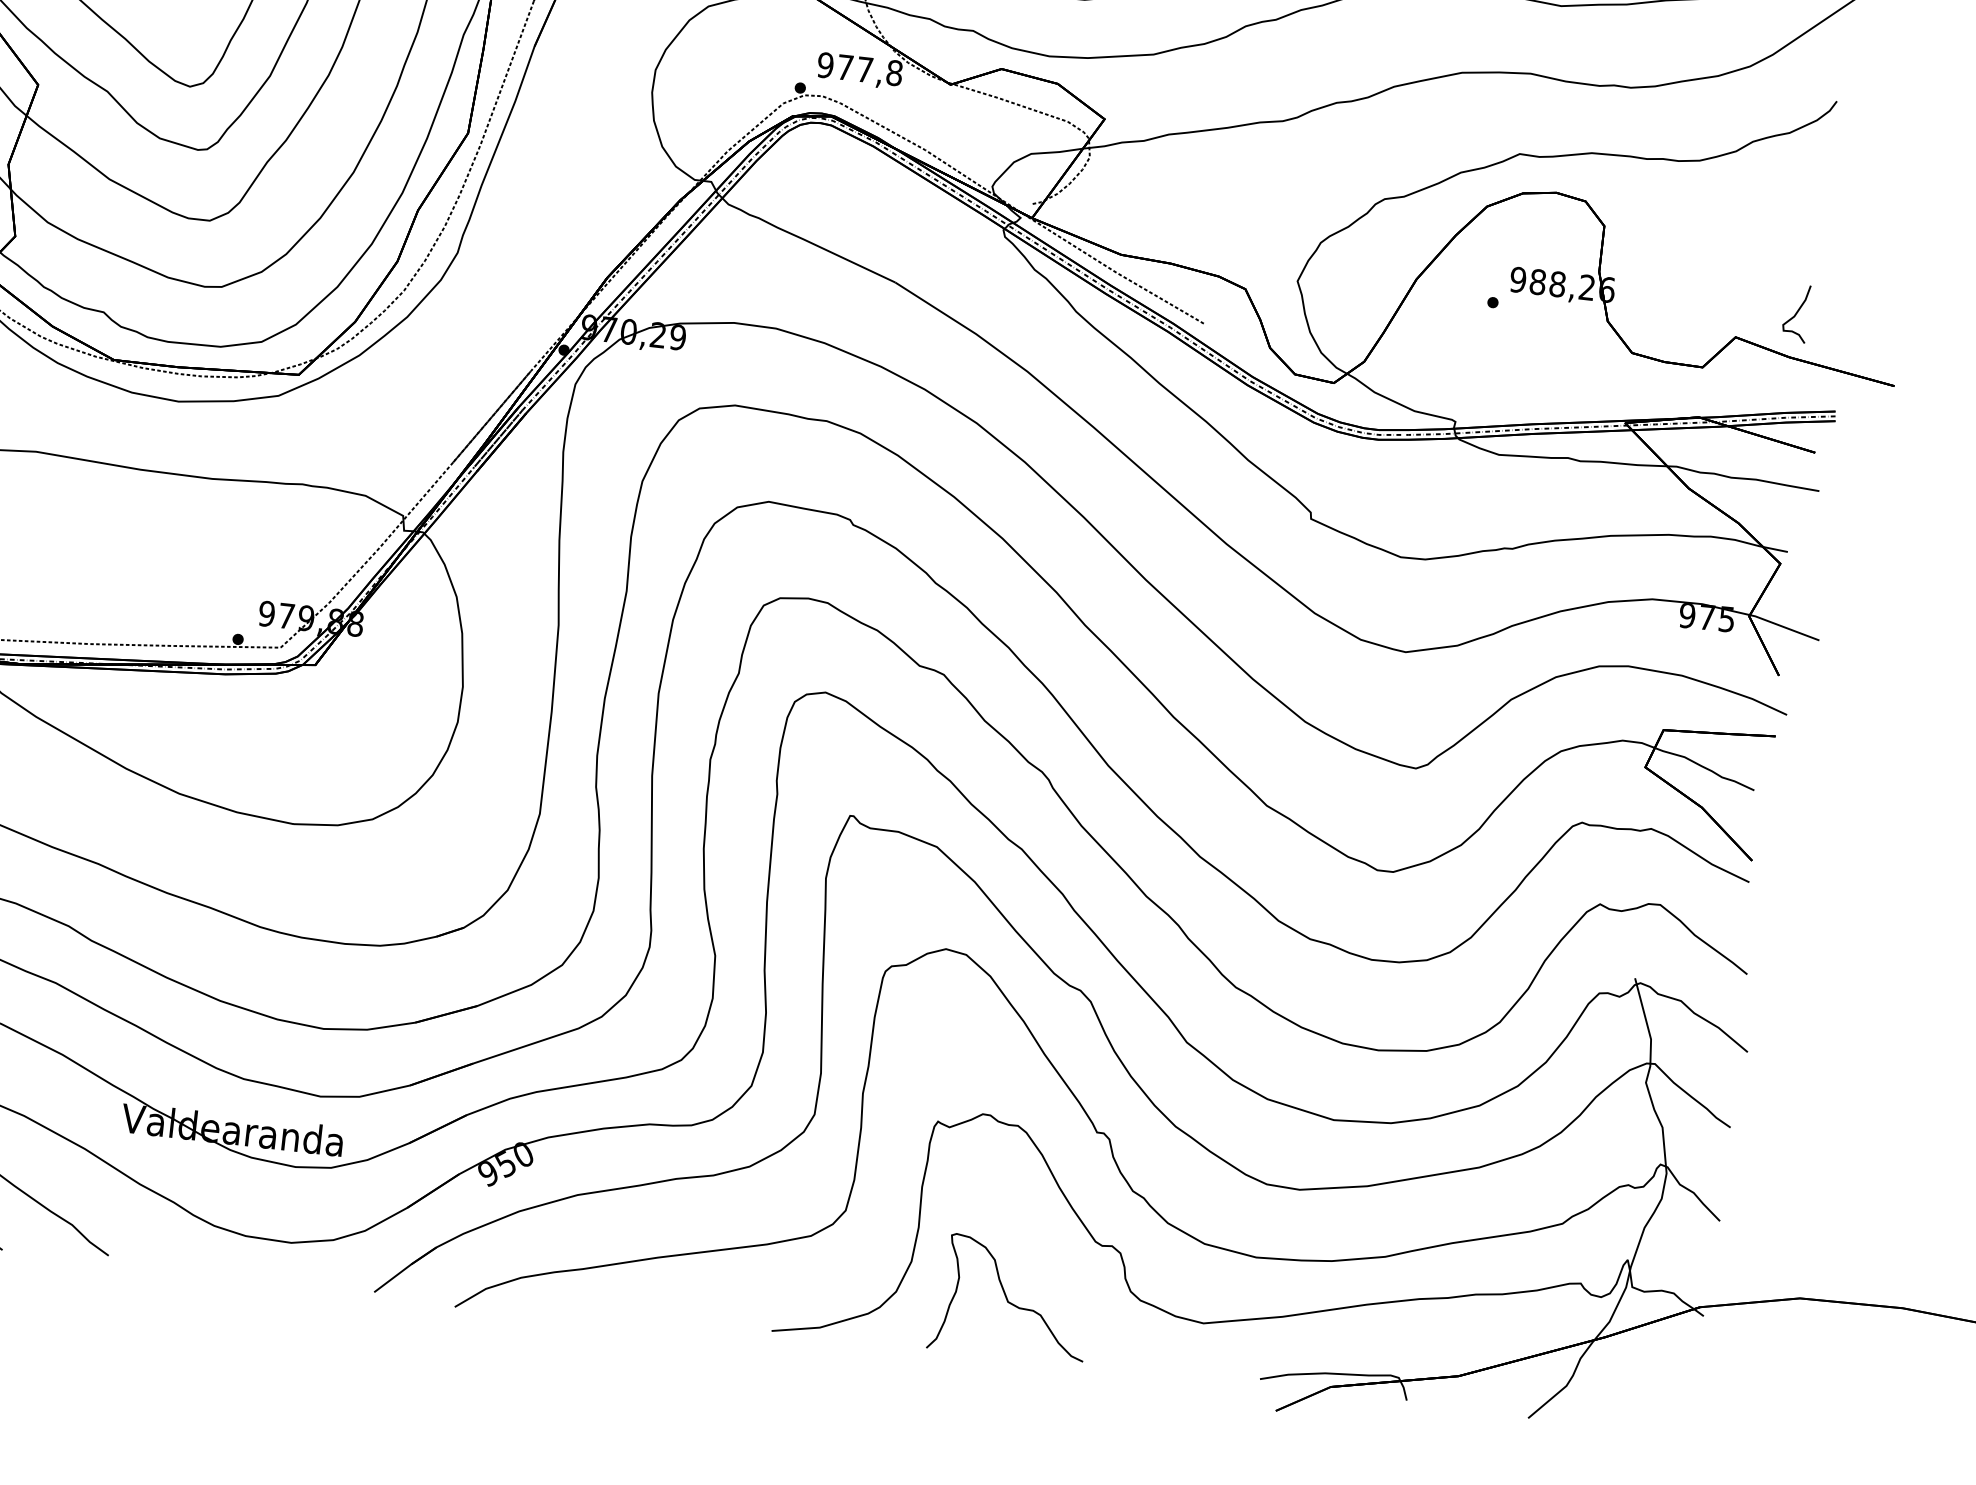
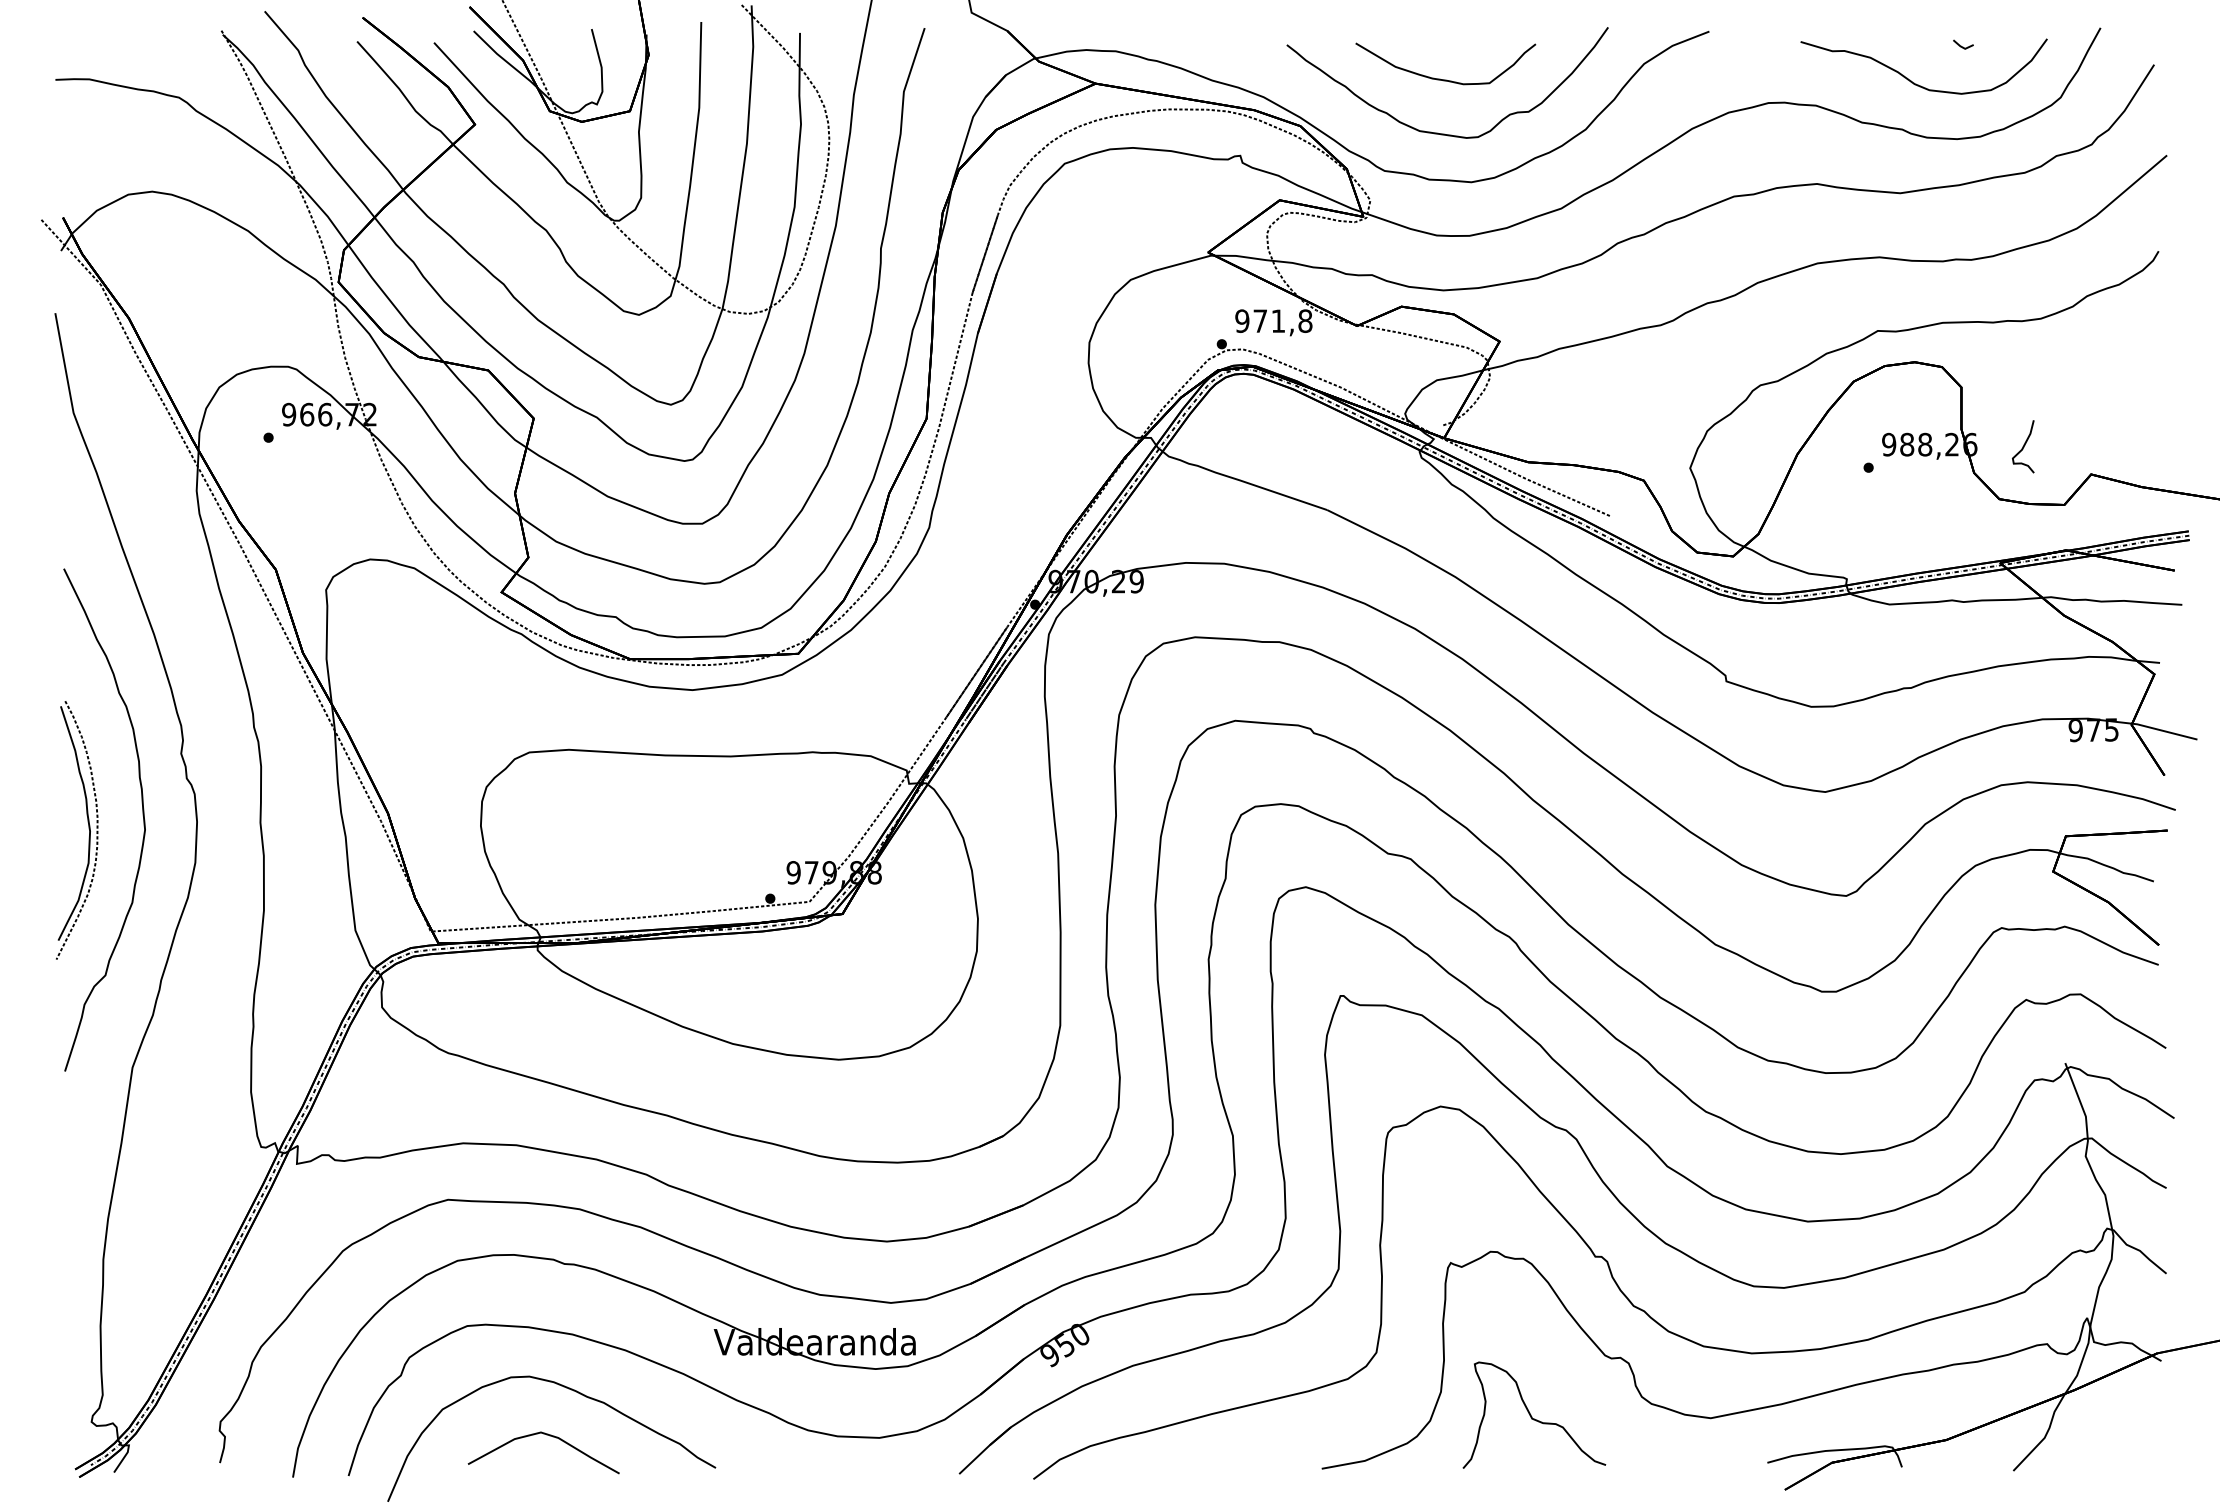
text: (864, 68) -> (1277, 320), 977,8 -> 971,8
curve: (1796, 313) -> (2023, 446), moved

